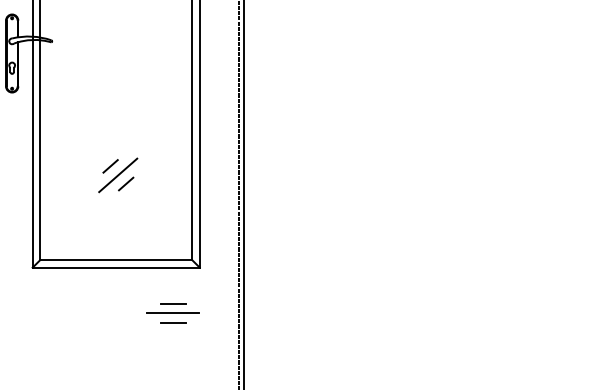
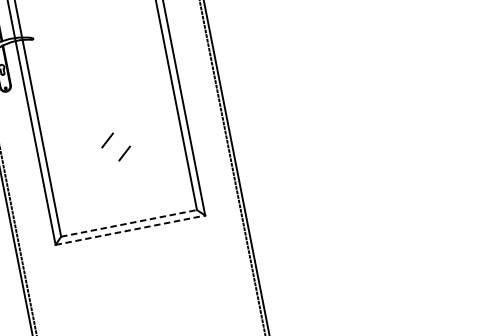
line: (118, 175) -> (116, 147), removed
line: (116, 259) -> (129, 222), solid -> dashed
line: (116, 267) -> (130, 230), solid -> dashed
line: (173, 303) -> (188, 252), removed
line: (172, 313) -> (188, 261), removed
line: (173, 322) -> (191, 269), removed

